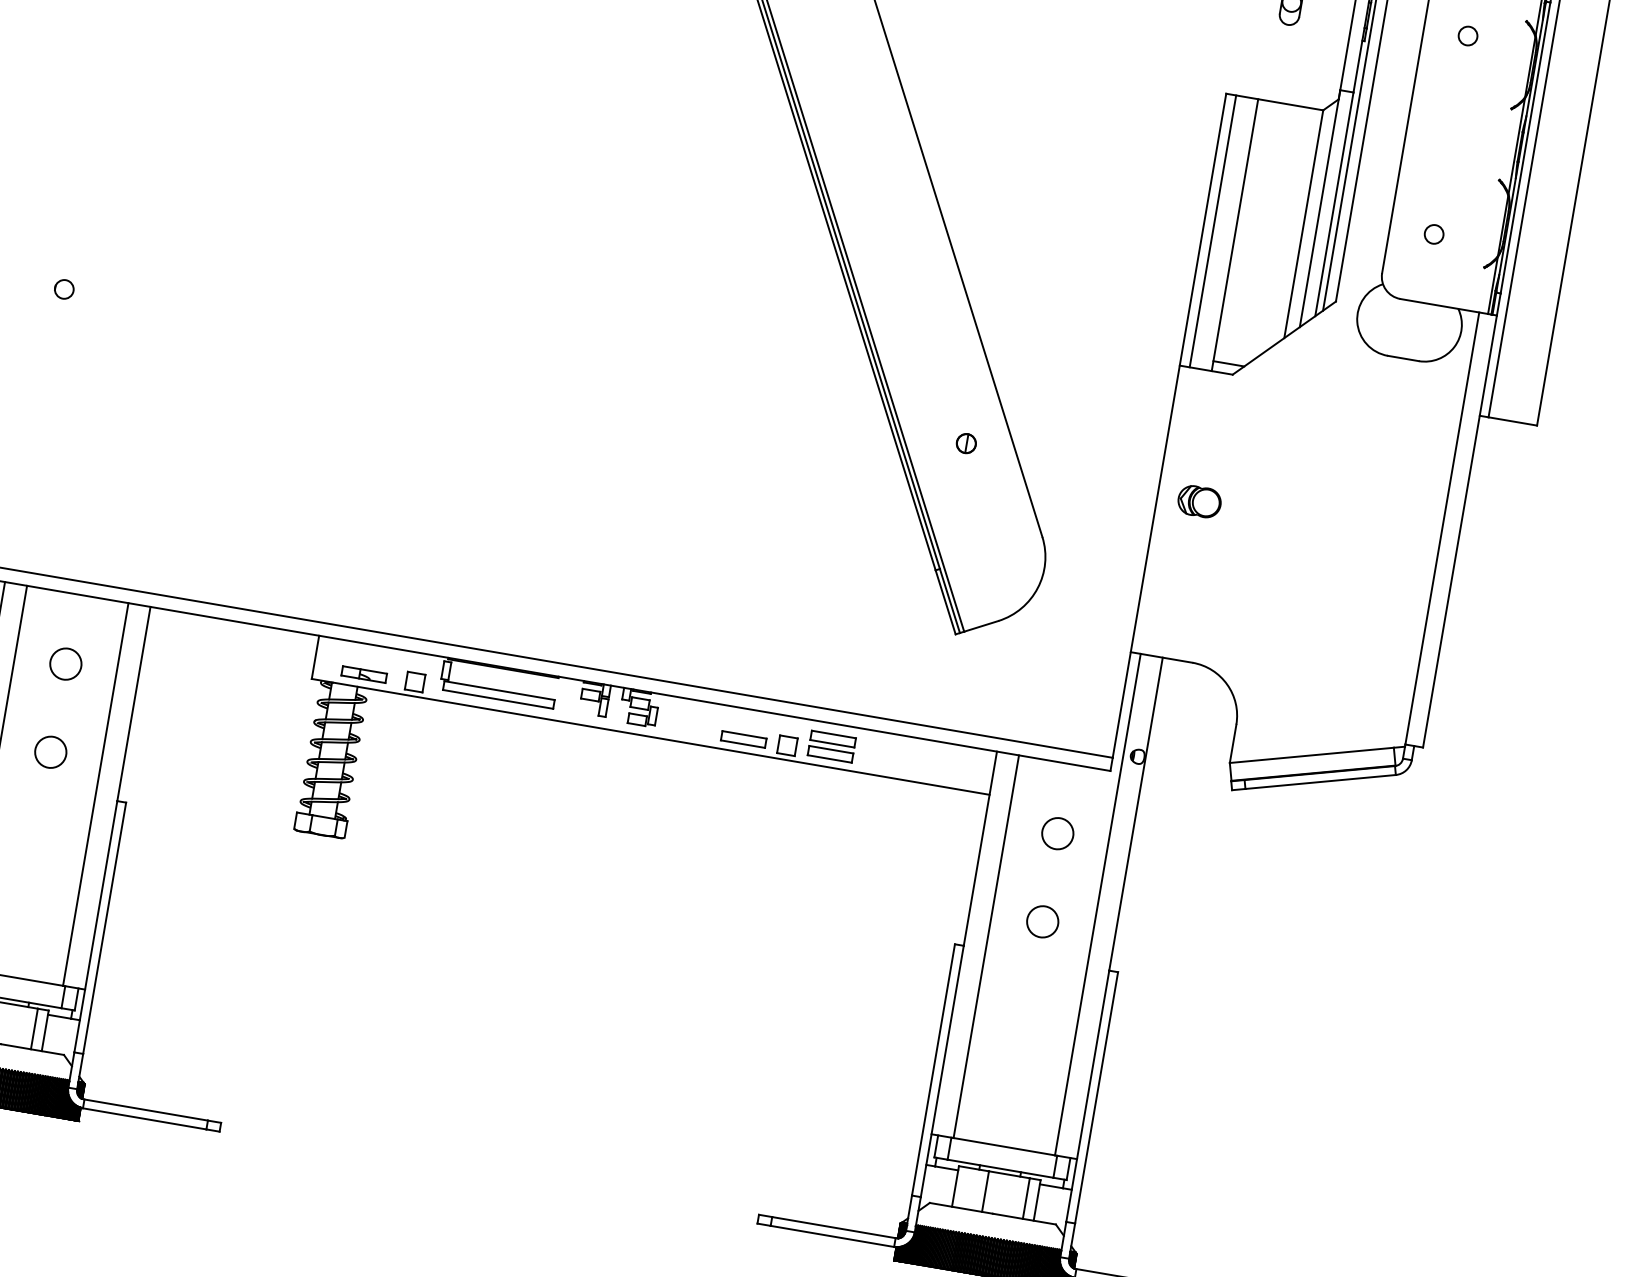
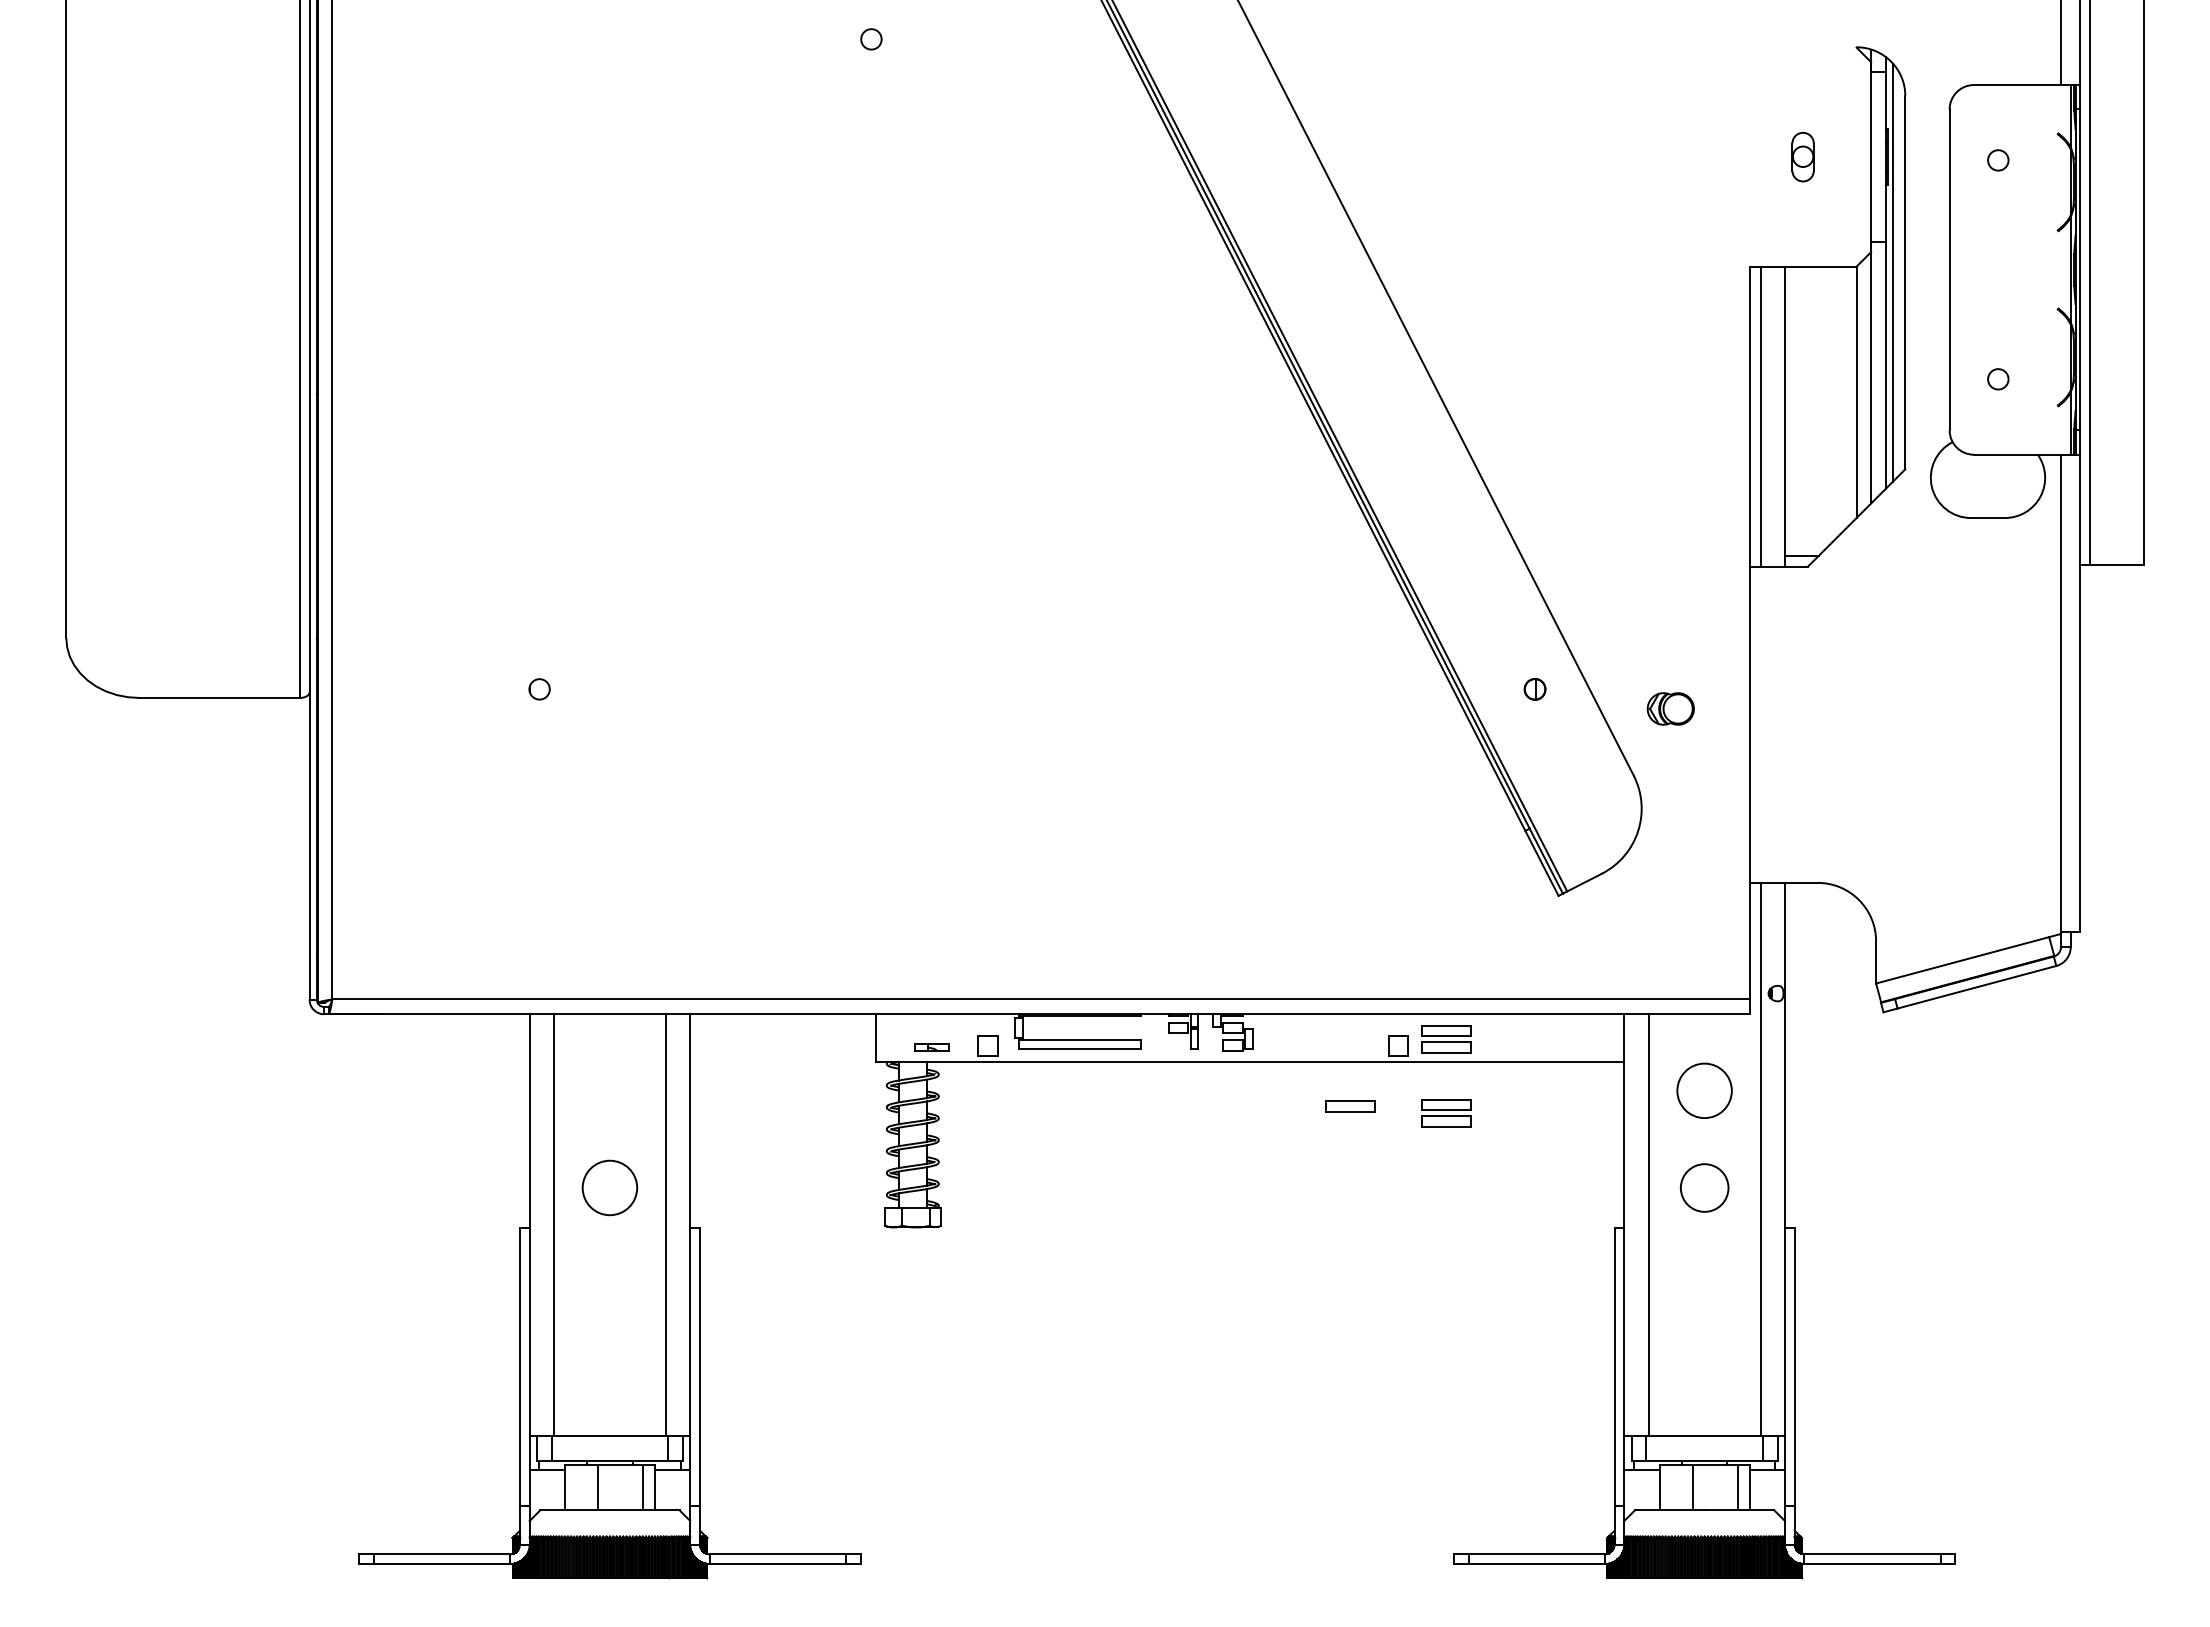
part: (1199, 501) -> (1670, 708), moved
circle: (65, 663) -> (609, 1090), removed
part: (363, 674) -> (931, 1047), size x0.7
part: (743, 739) -> (1350, 1106), moved
circle: (50, 752) -> (609, 1188), size x1.6
part: (820, 814) -> (1446, 1113), added
circle: (1057, 833) -> (1704, 1090), size x1.6
circle: (1042, 922) -> (1704, 1188), size x1.4

